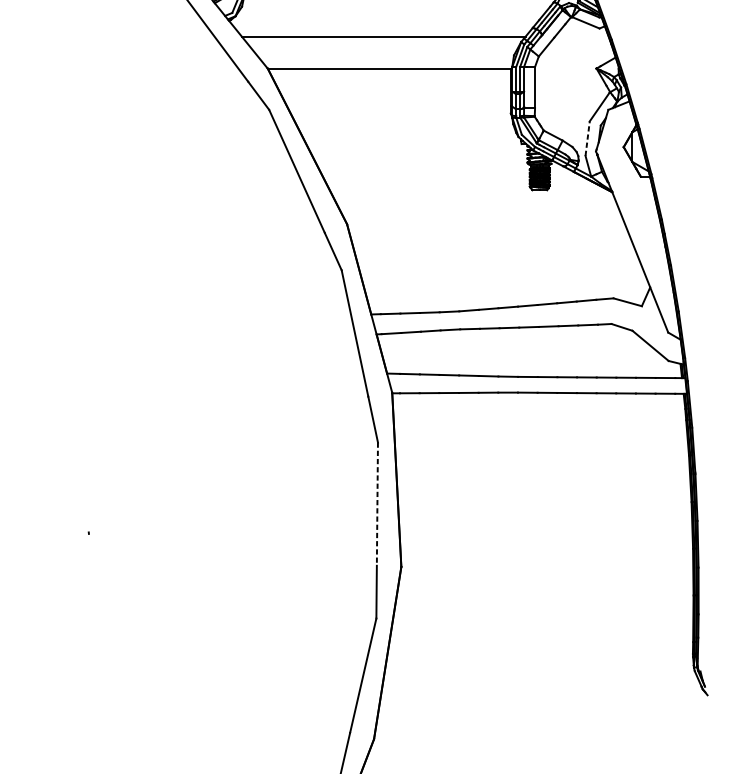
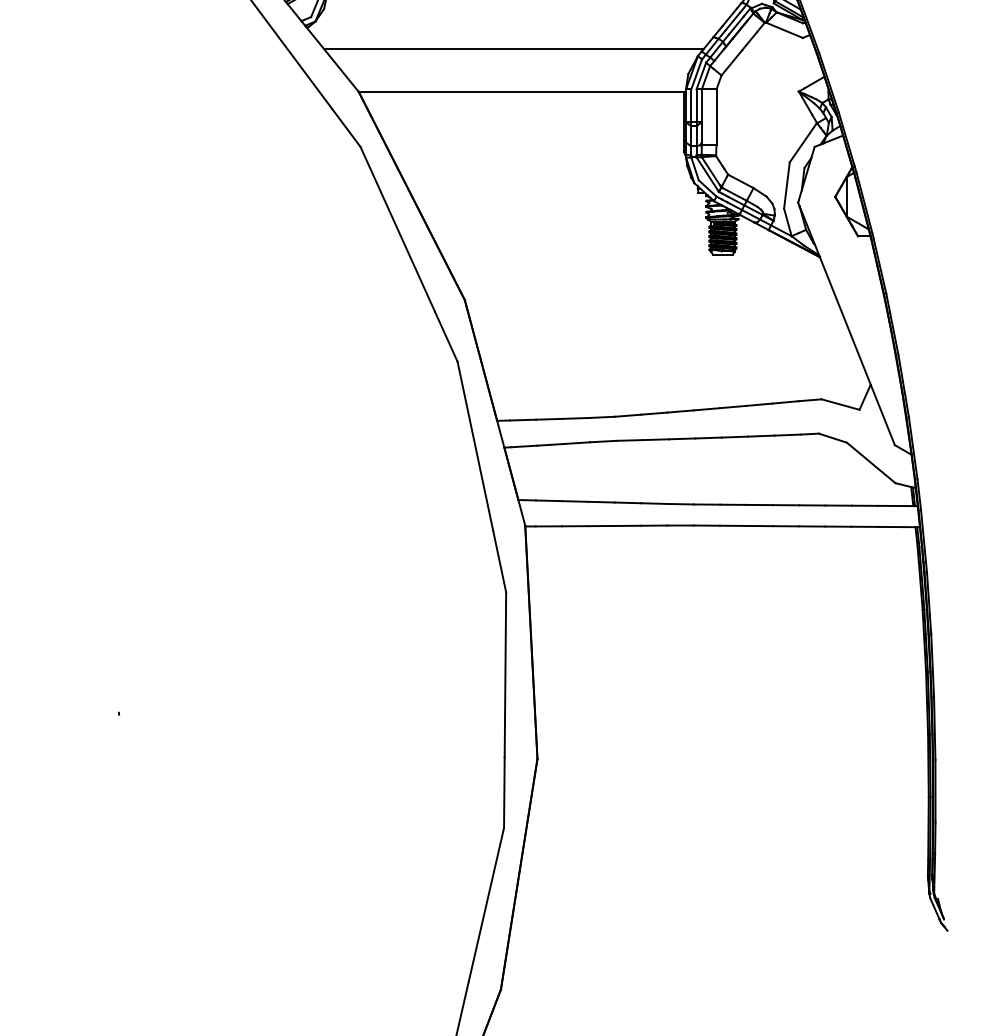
line: (587, 137) -> (786, 184), dashed -> solid
line: (377, 503) -> (505, 674), dashed -> solid

